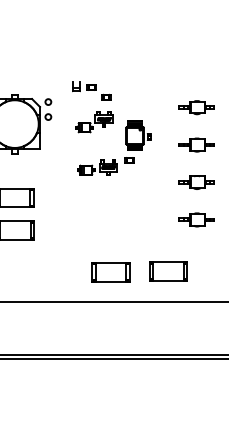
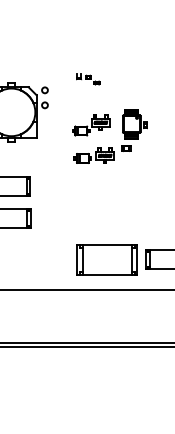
part: (91, 90) -> (88, 78), size x0.6
part: (94, 122) -> (91, 125), moved
part: (110, 272) -> (107, 260), size x1.6

